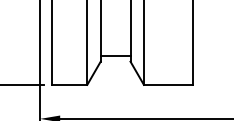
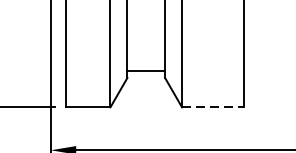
line: (168, 84) -> (213, 106), solid -> dashed

